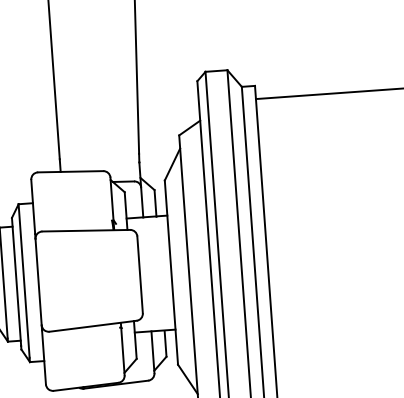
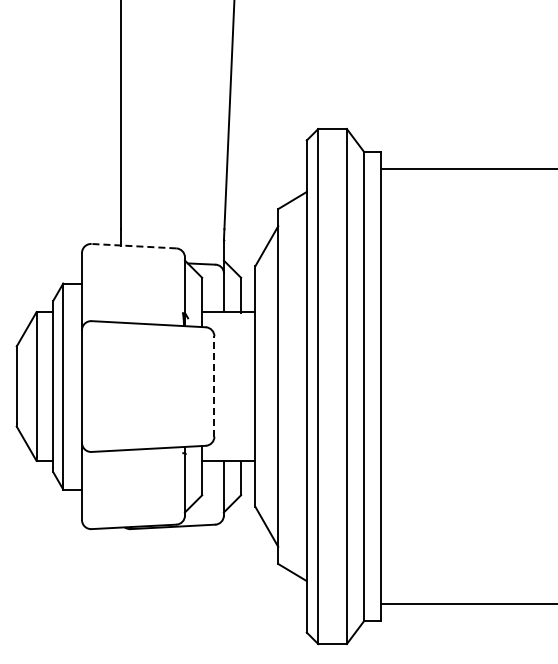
line: (70, 172) -> (133, 246), solid -> dashed
line: (140, 274) -> (214, 386), solid -> dashed

